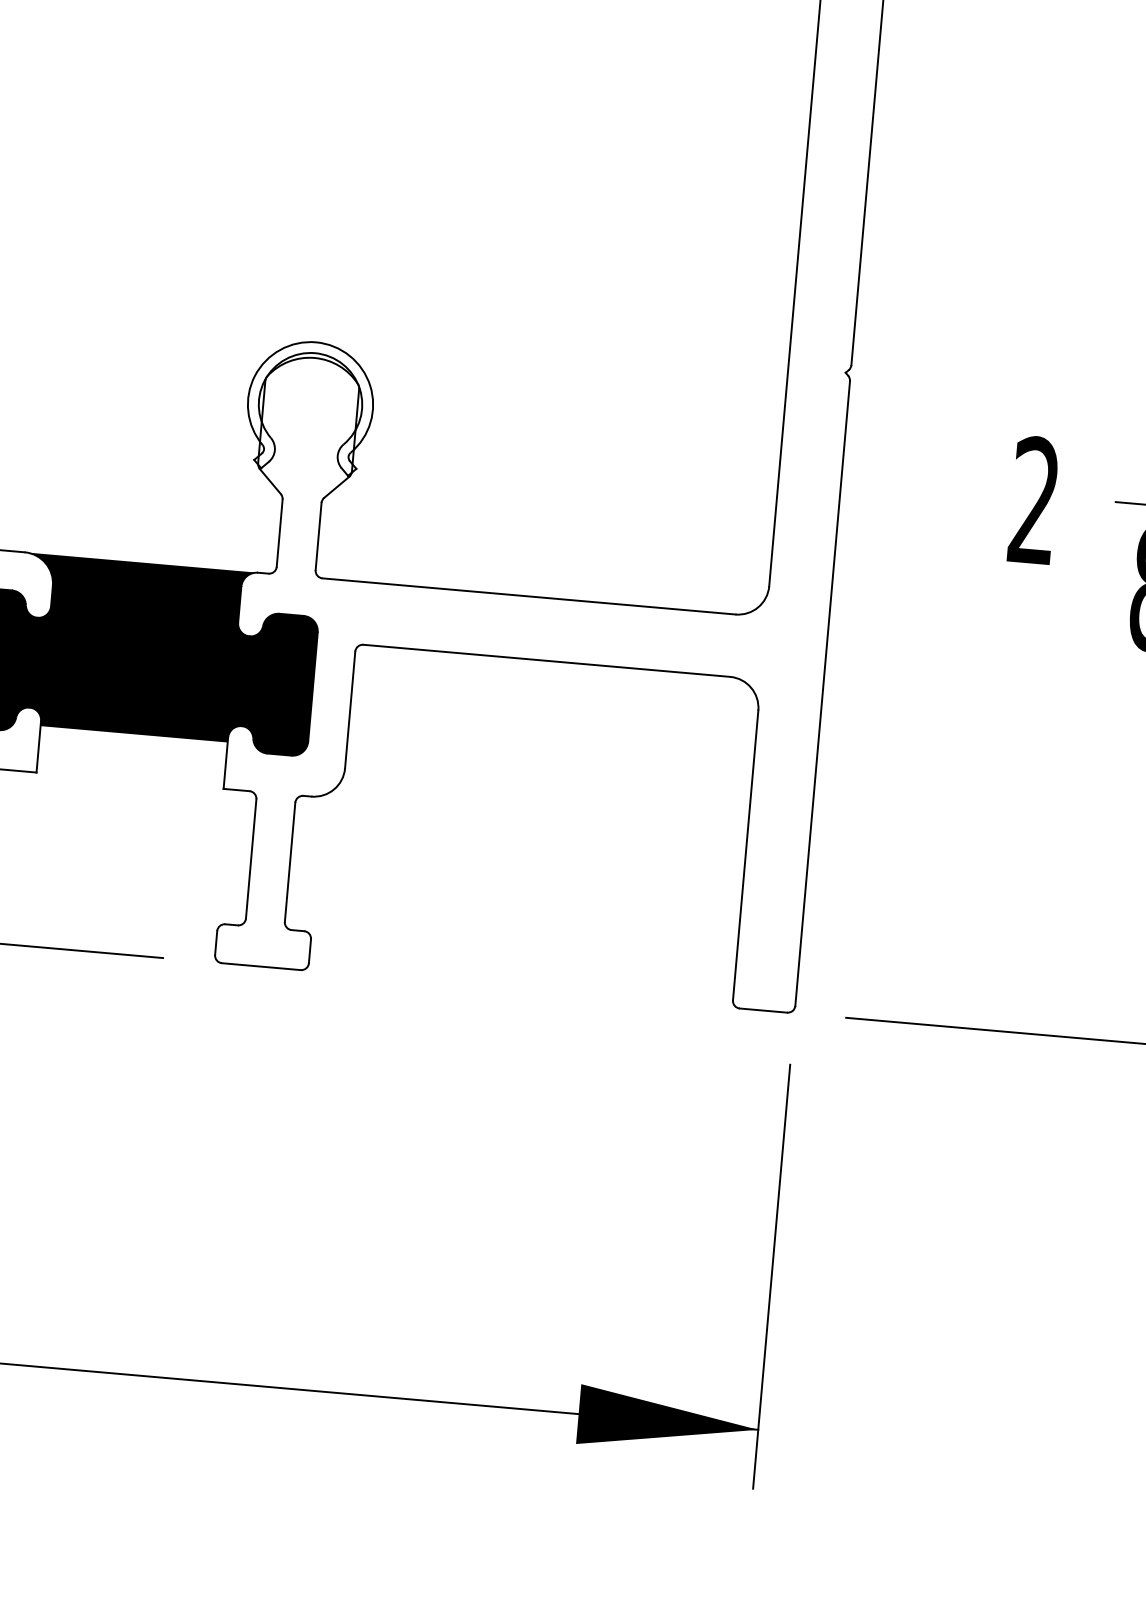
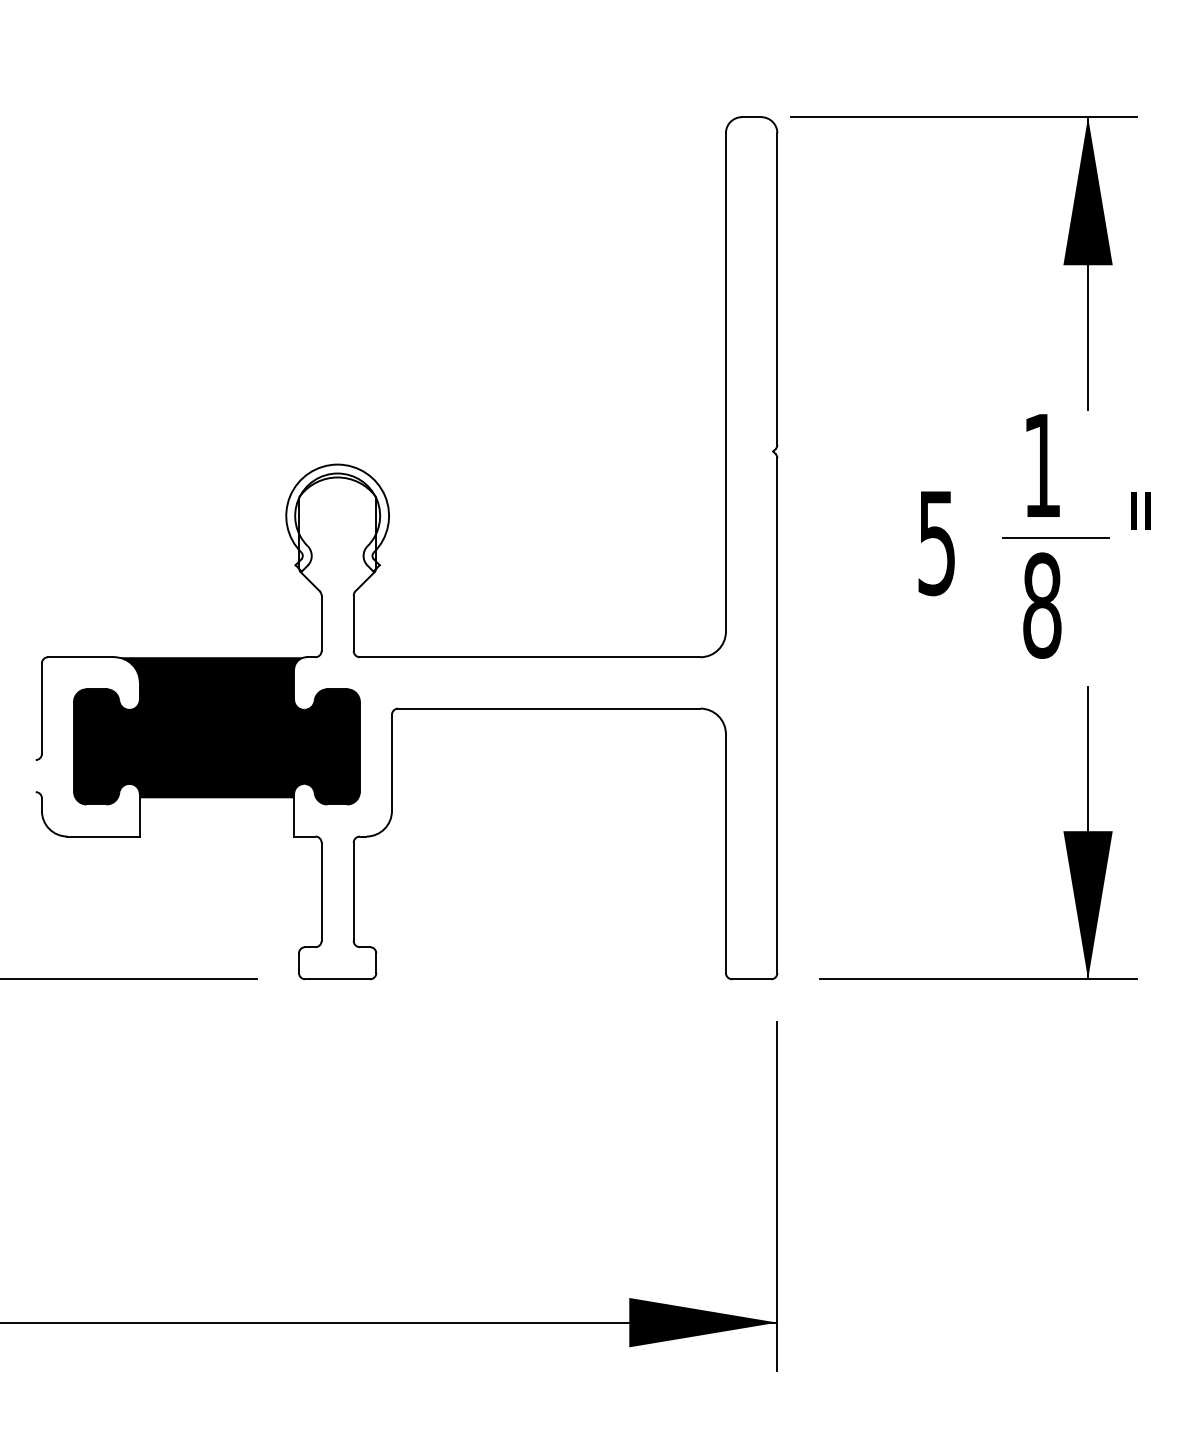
text: (1034, 500) -> (936, 542), 2 -> 5

